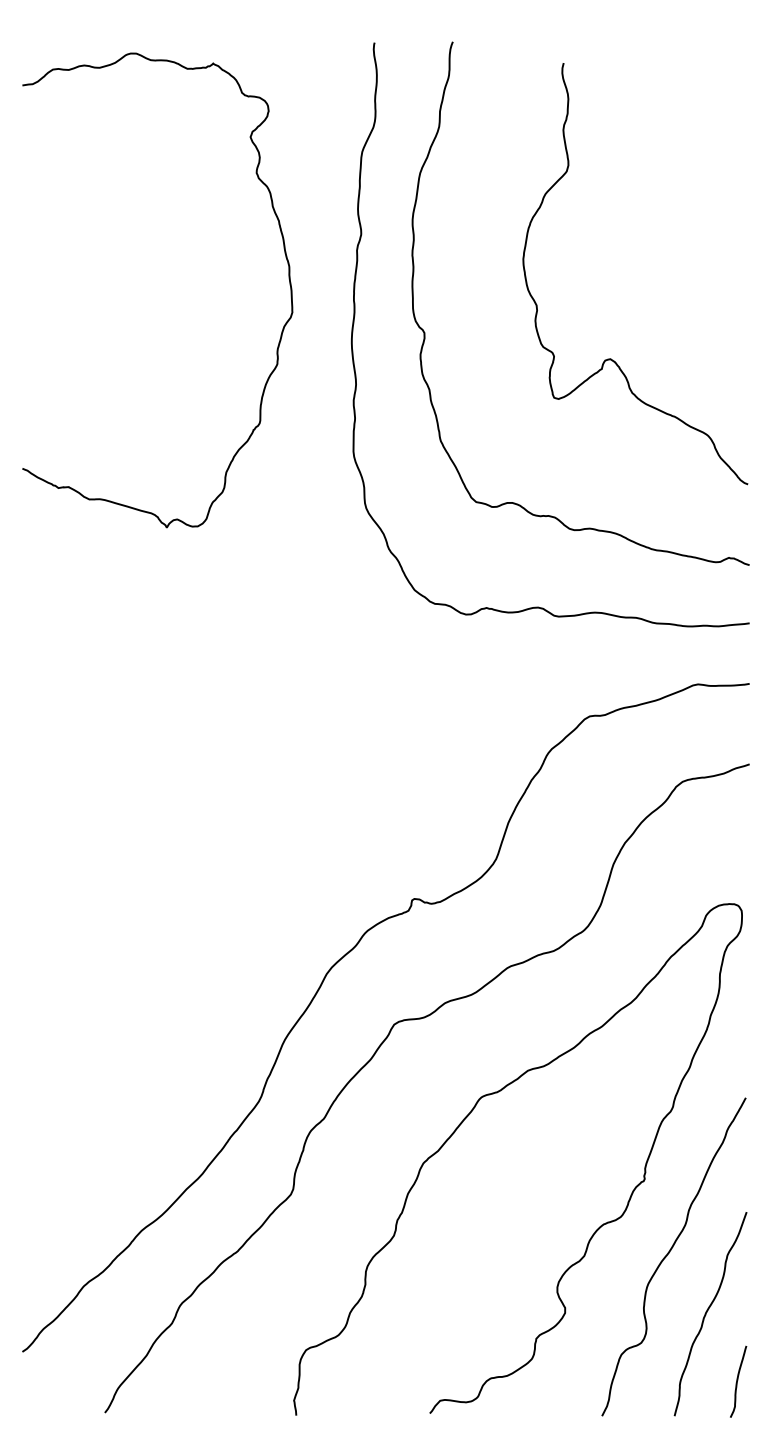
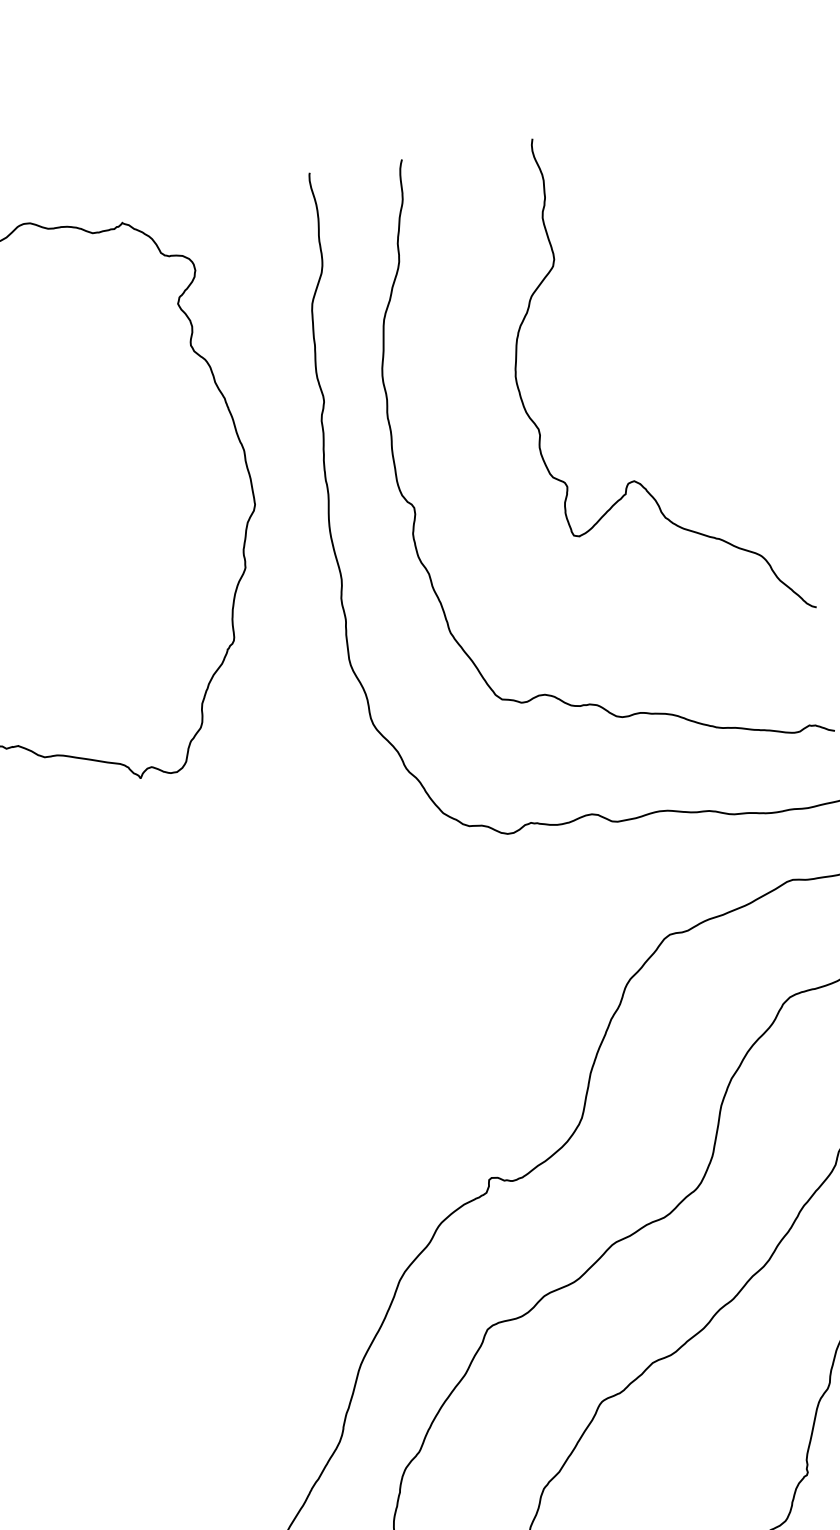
curve: (611, 358) -> (635, 480), moved

